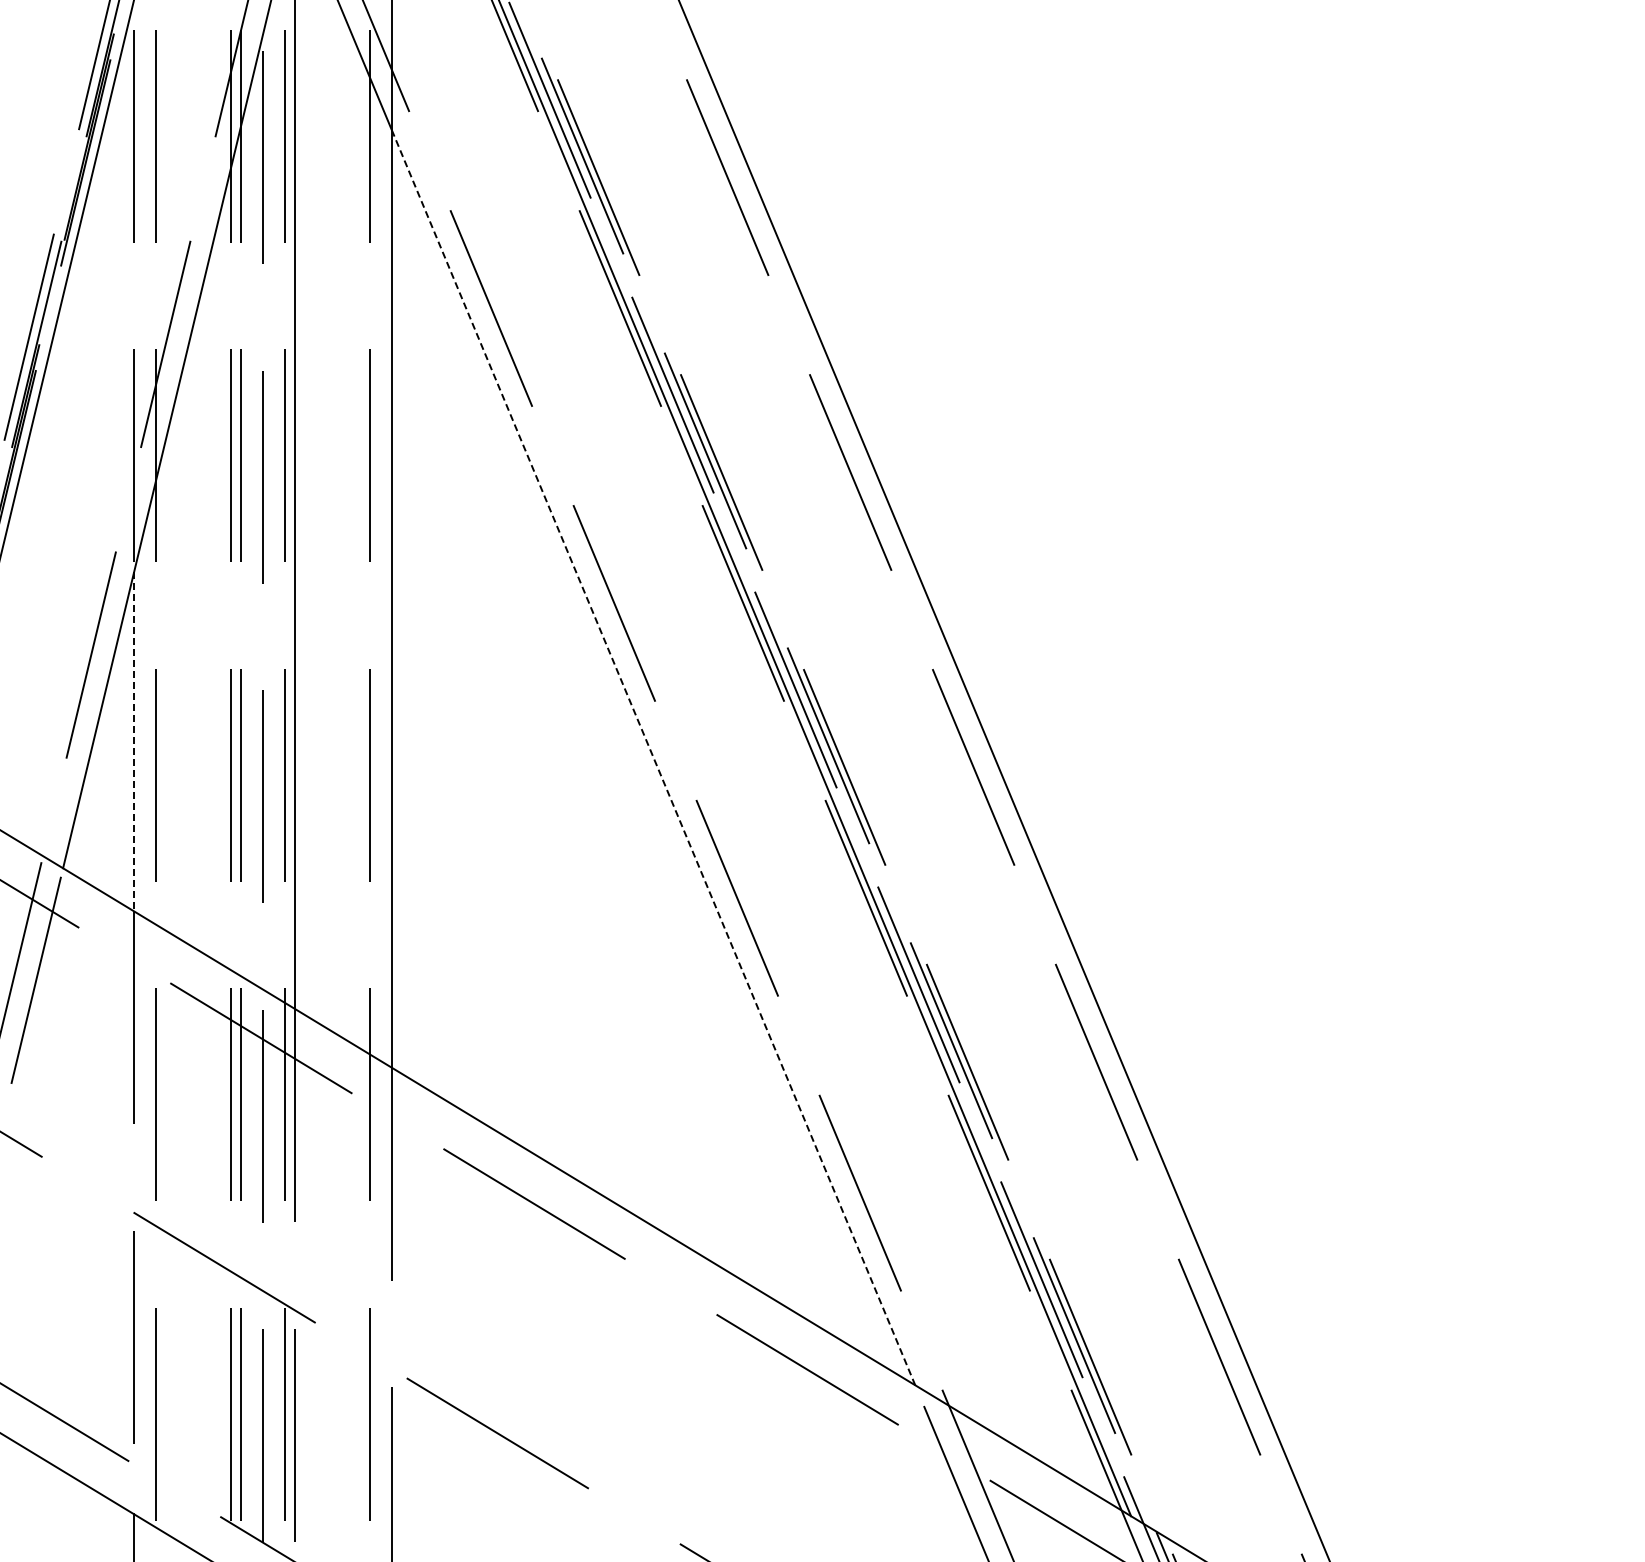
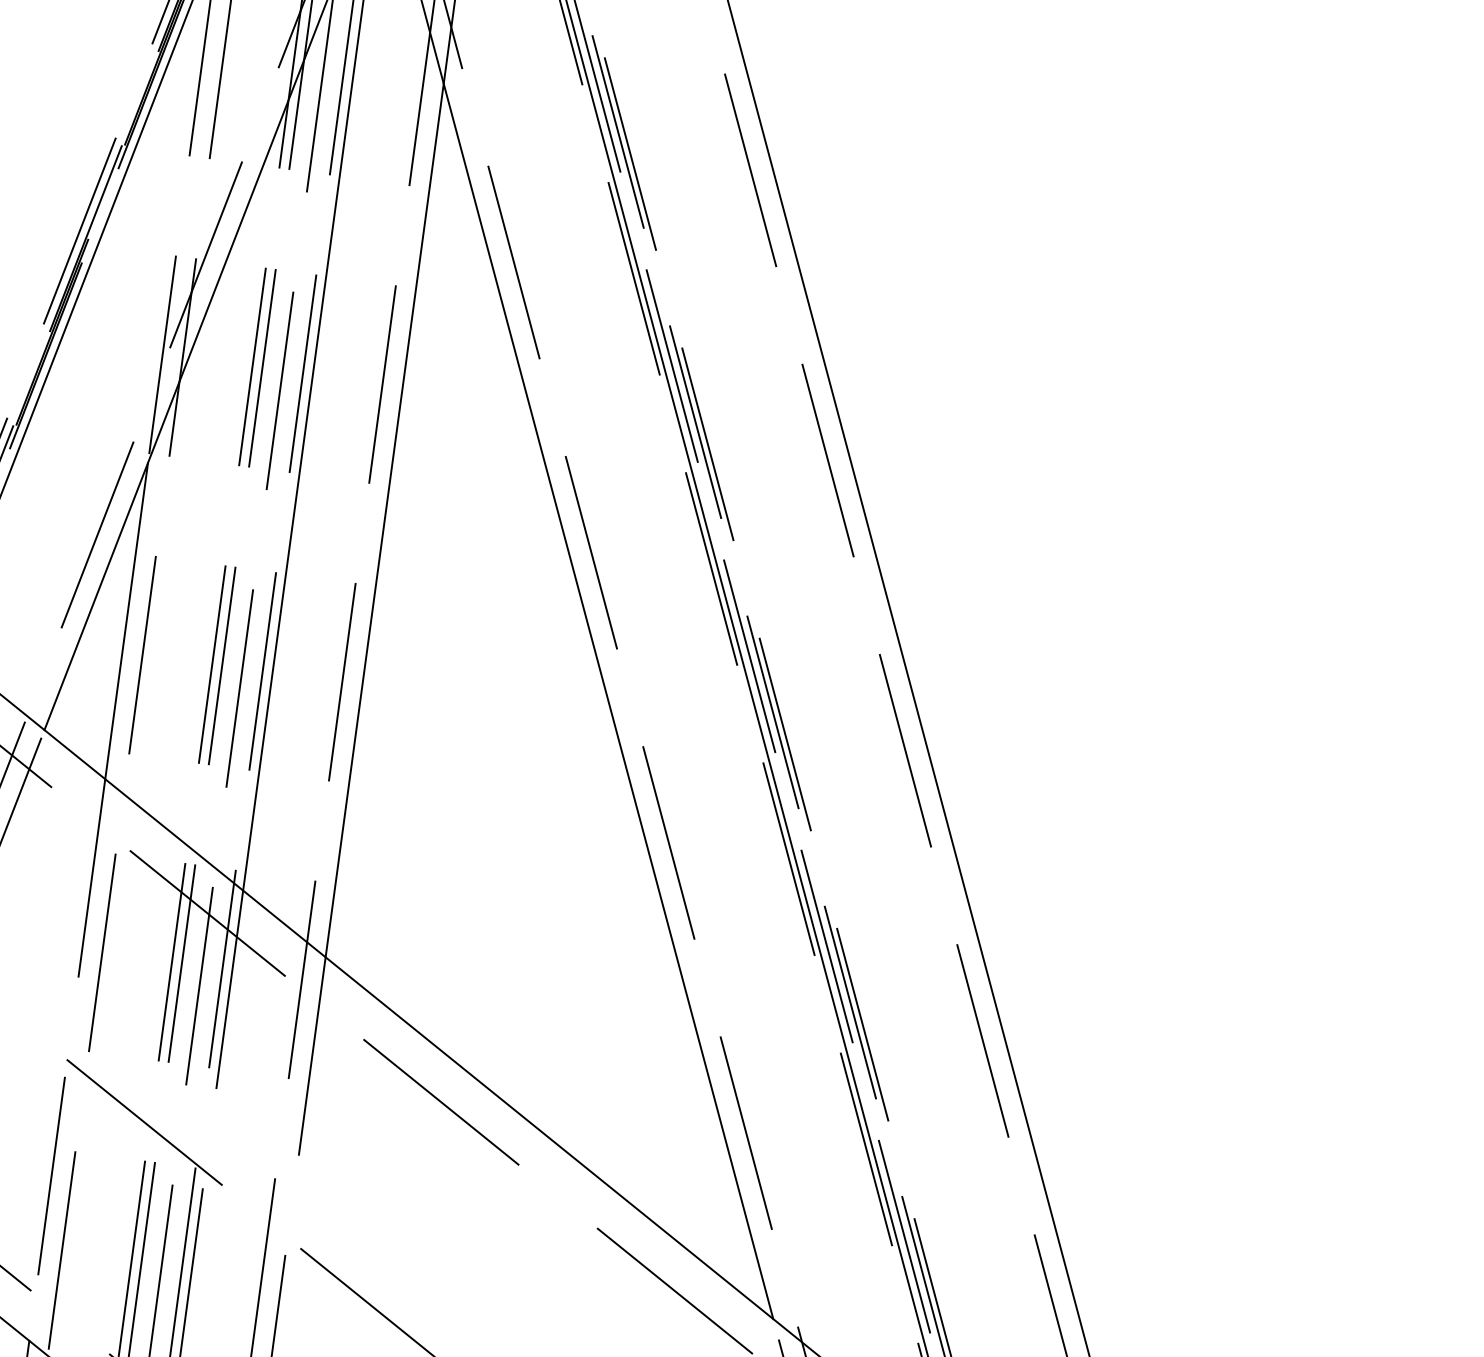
line: (134, 741) -> (126, 620), dashed -> solid
line: (653, 757) -> (608, 701), dashed -> solid

